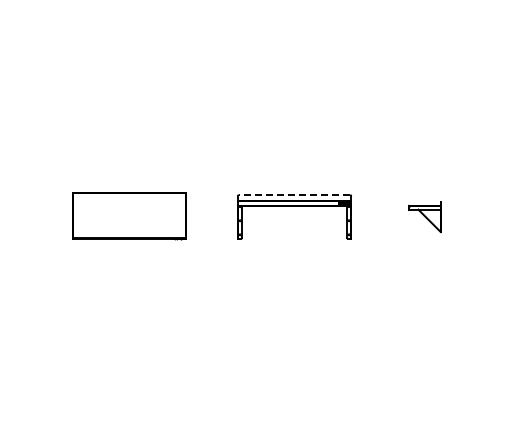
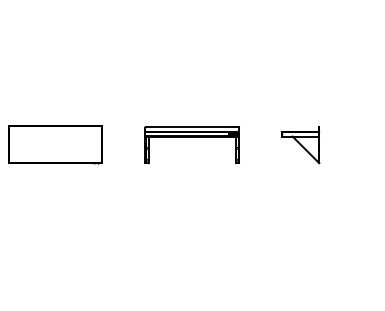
line: (294, 195) -> (192, 127), dashed -> solid
part: (424, 216) -> (300, 144), size x1.43

